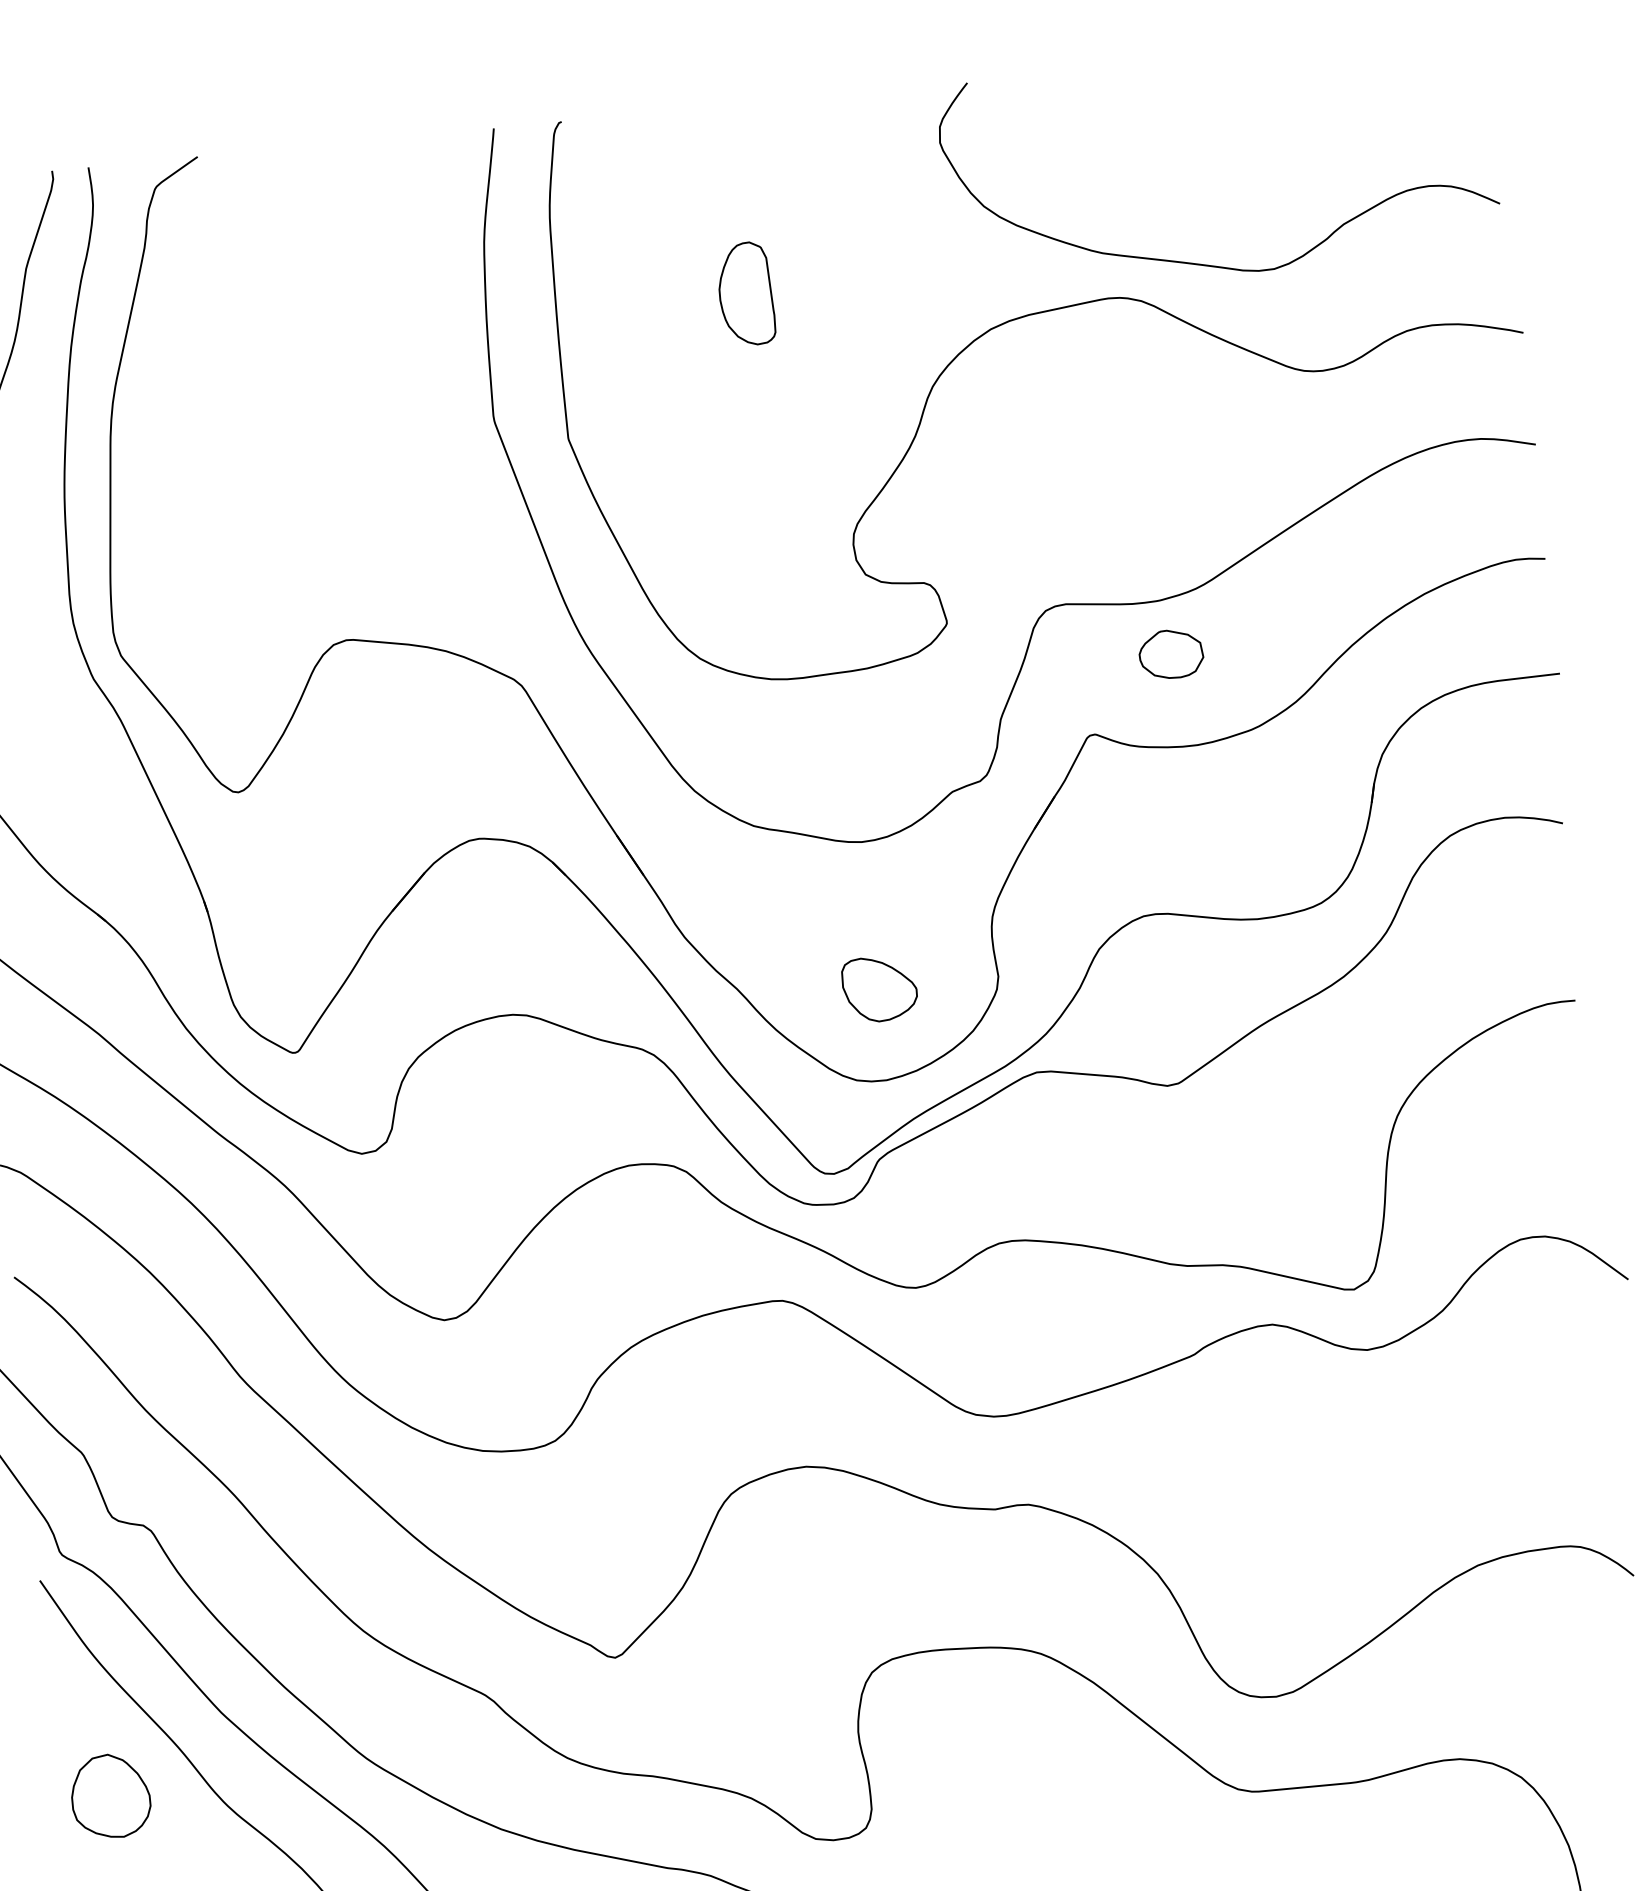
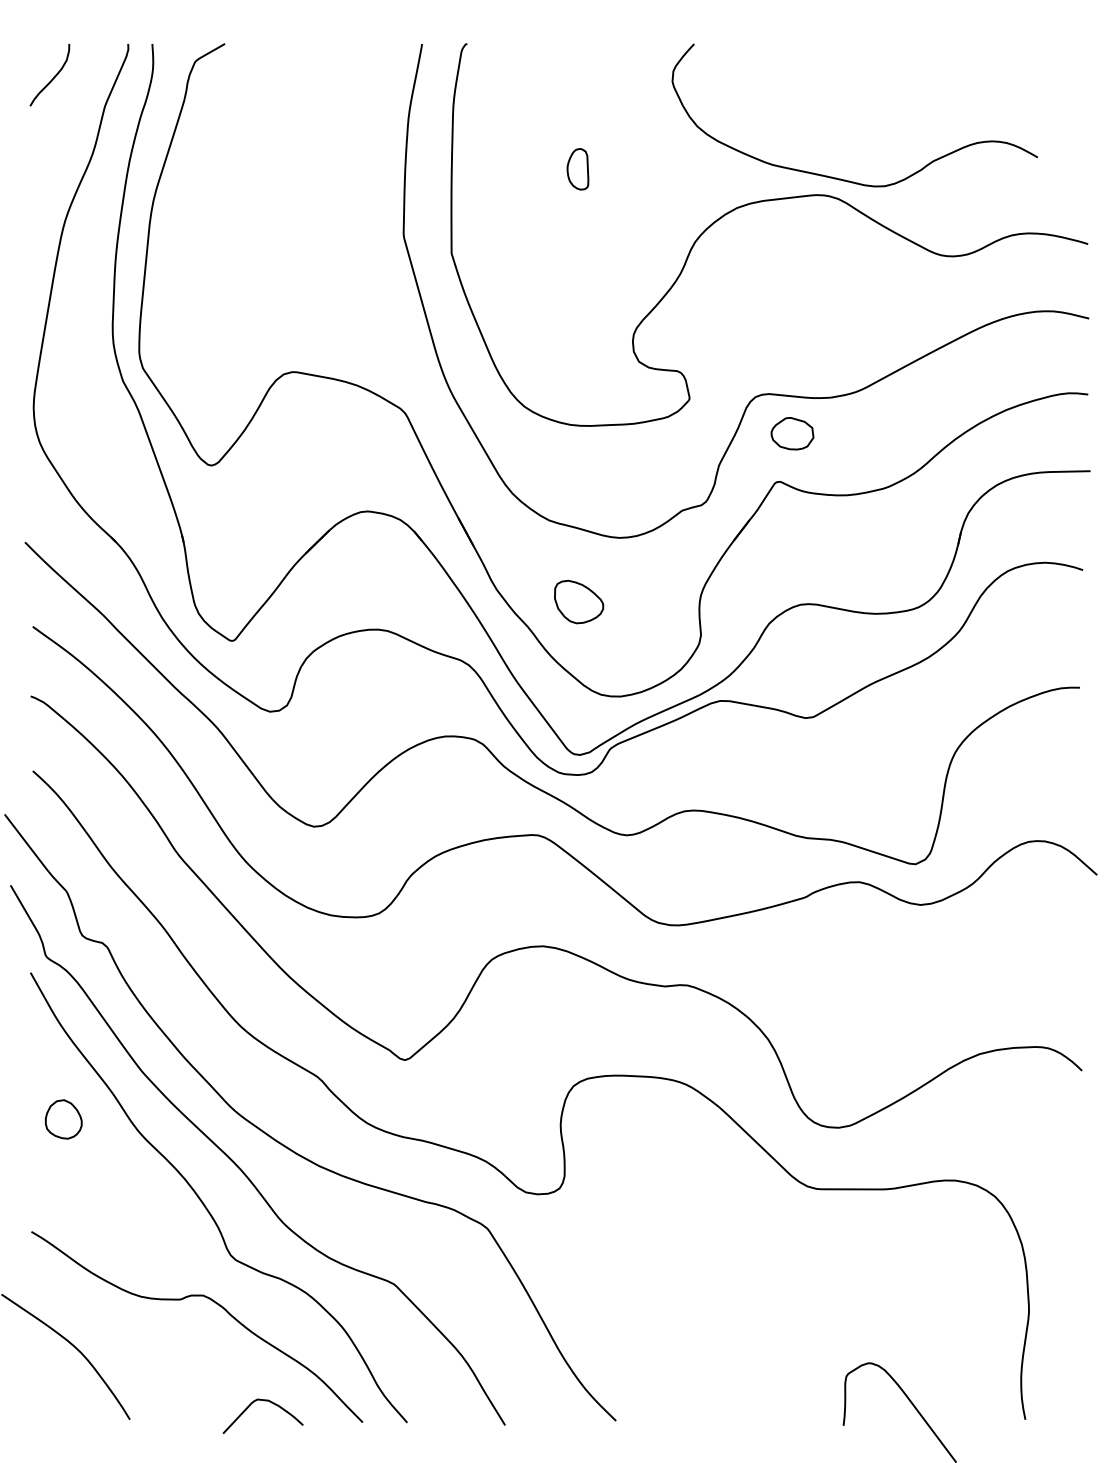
curve: (1206, 263) -> (840, 178), moved
part: (745, 294) -> (577, 169), size x0.6
part: (1171, 653) -> (792, 433), moved
part: (880, 988) -> (579, 601), moved
part: (110, 1796) -> (63, 1119), size x0.7

